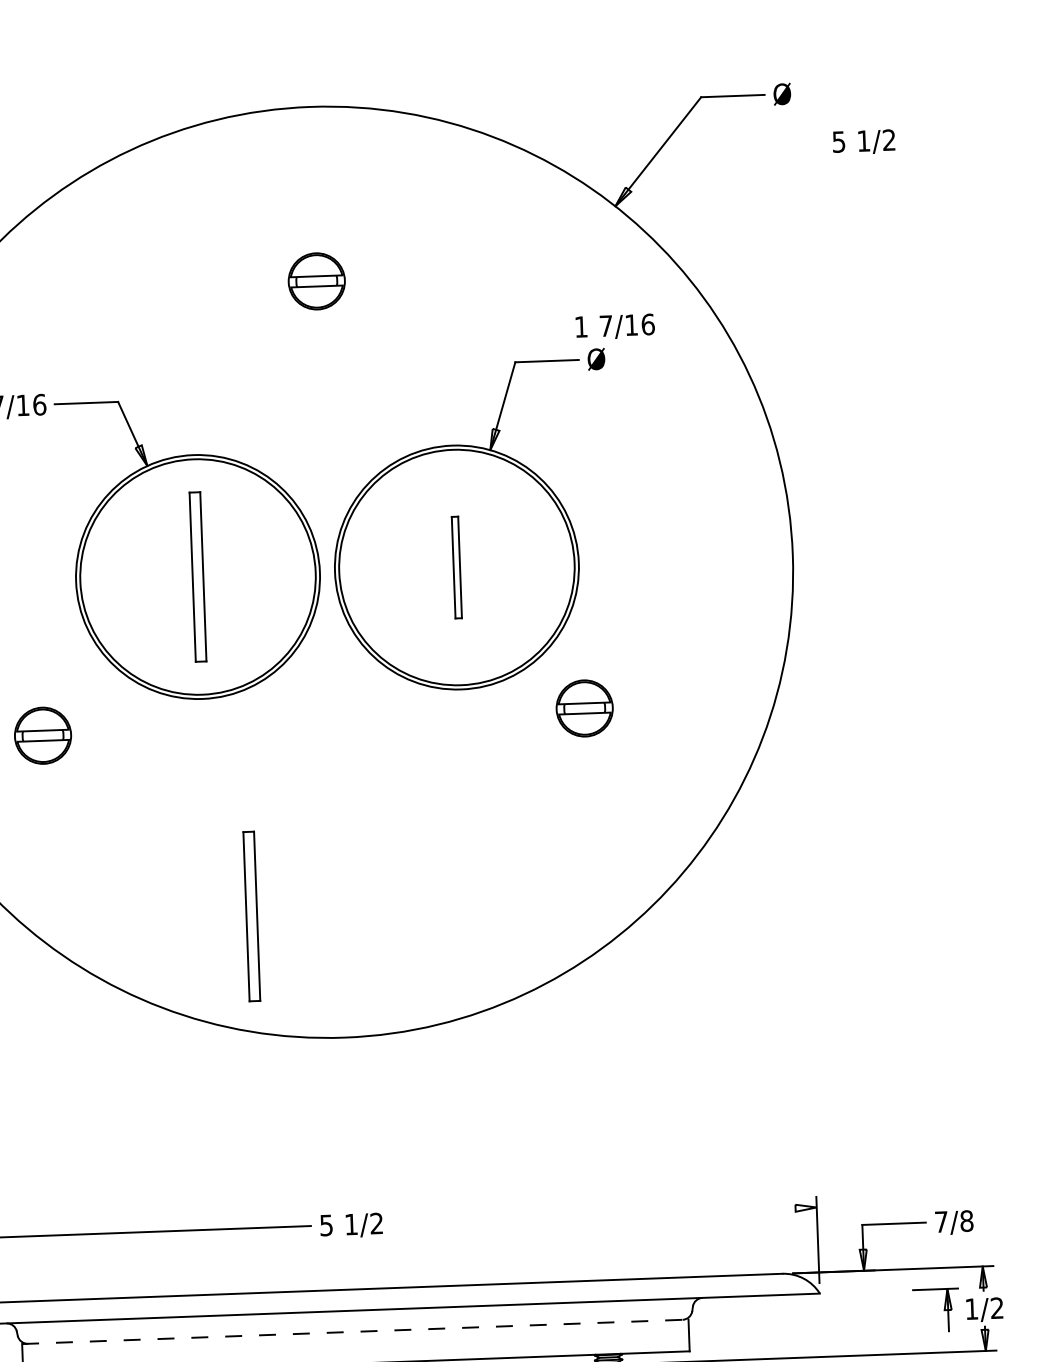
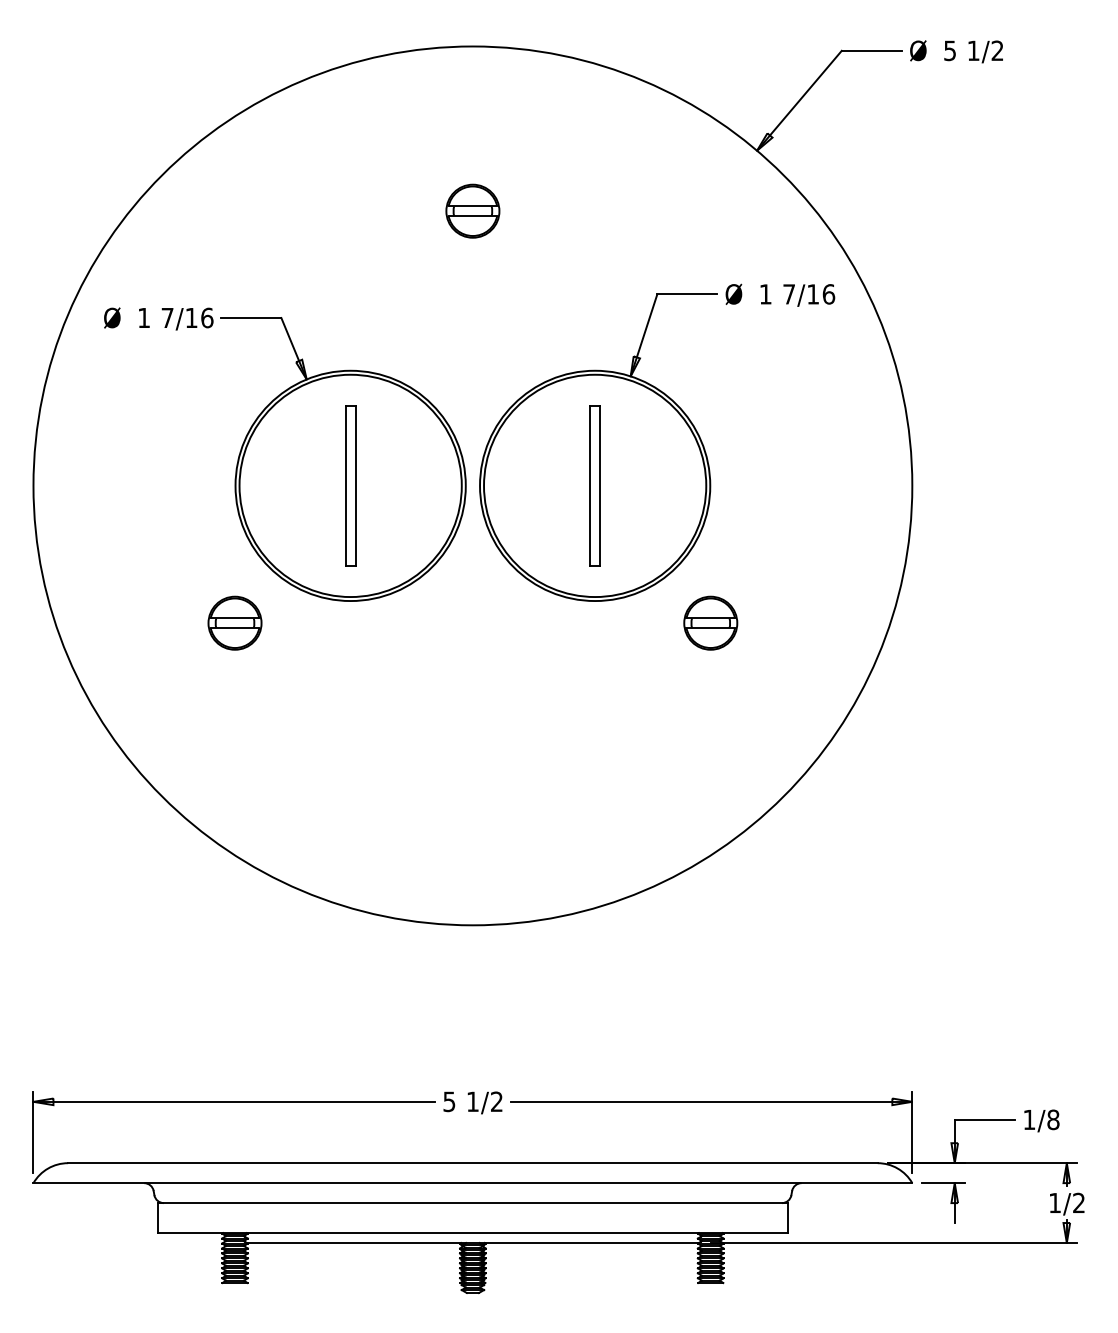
text: (863, 141) -> (973, 51), moved
text: (614, 326) -> (797, 295), moved
part: (456, 567) -> (594, 485), size x1.67
part: (42, 735) -> (234, 622), moved
part: (251, 916) -> (389, 807), removed
line: (604, 1214) -> (711, 1101), added
text: (941, 1221) -> (1029, 1119), 7/8 -> 1/8
part: (943, 1309) -> (950, 1202), moved
line: (354, 1332) -> (472, 1203), dashed -> solid

